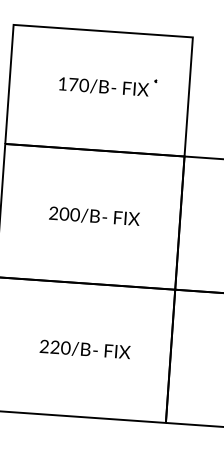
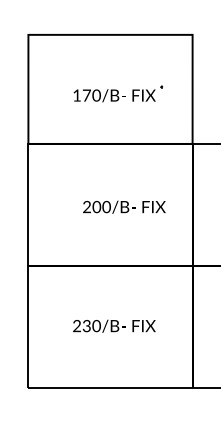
part: (107, 84) -> (117, 93), moved
text: (94, 215) -> (124, 206), moved
text: (54, 349) -> (86, 328), 220/B -> 230/B

